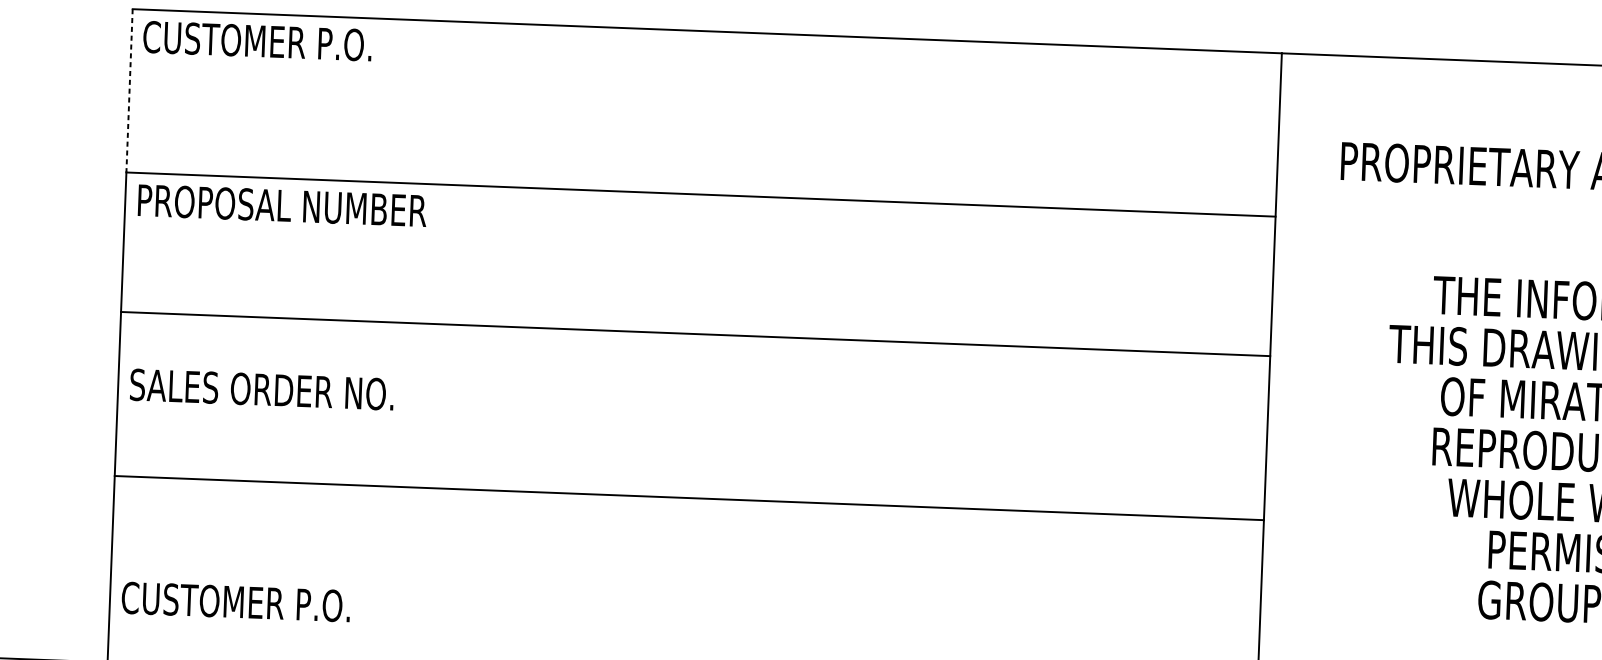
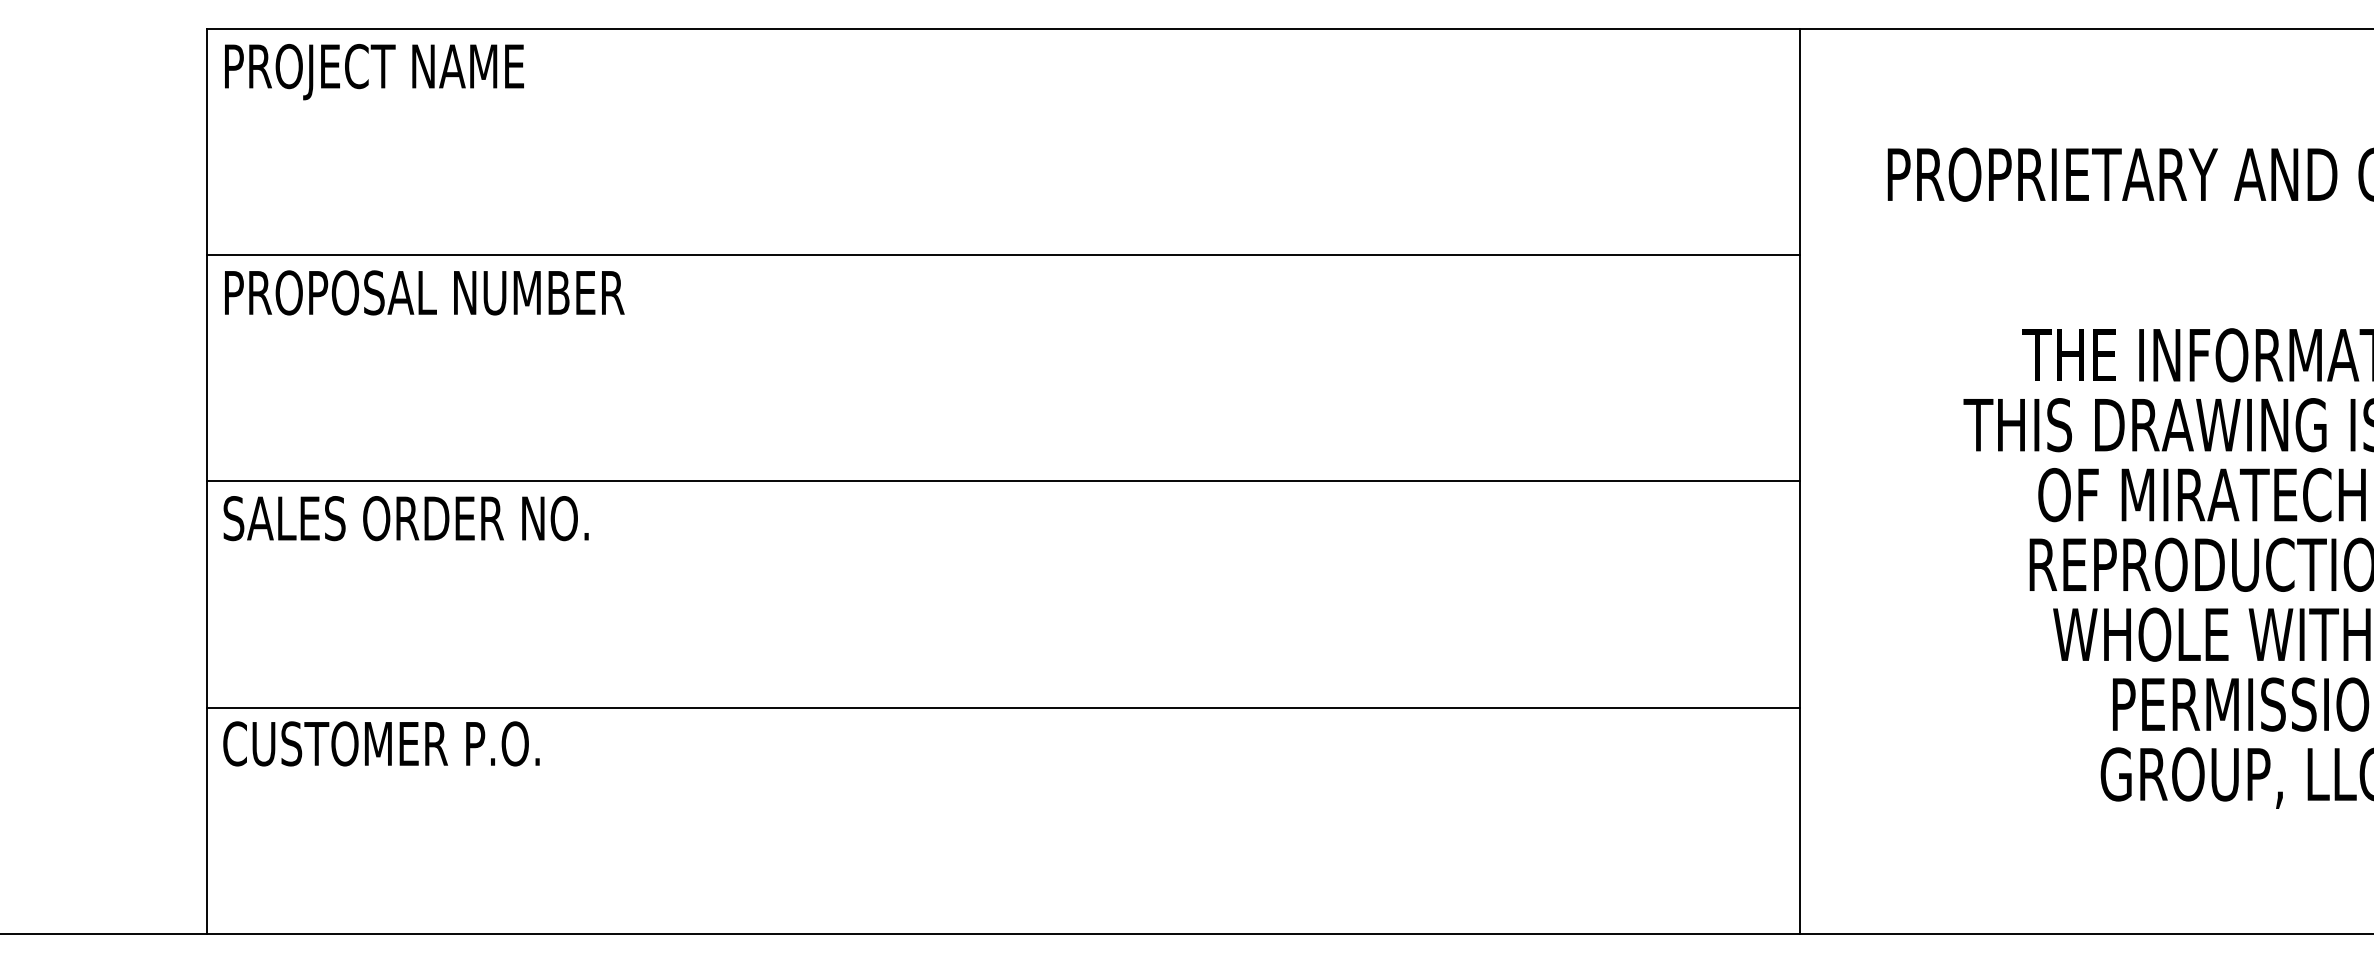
text: (257, 44) -> (381, 71), CUSTOMER P.O. -> PROJECT NAME
line: (129, 91) -> (206, 142), dashed -> solid
line: (695, 334) -> (1002, 481), moved
text: (261, 389) -> (405, 518), moved
line: (688, 497) -> (1002, 707), moved
text: (236, 601) -> (381, 743), moved

